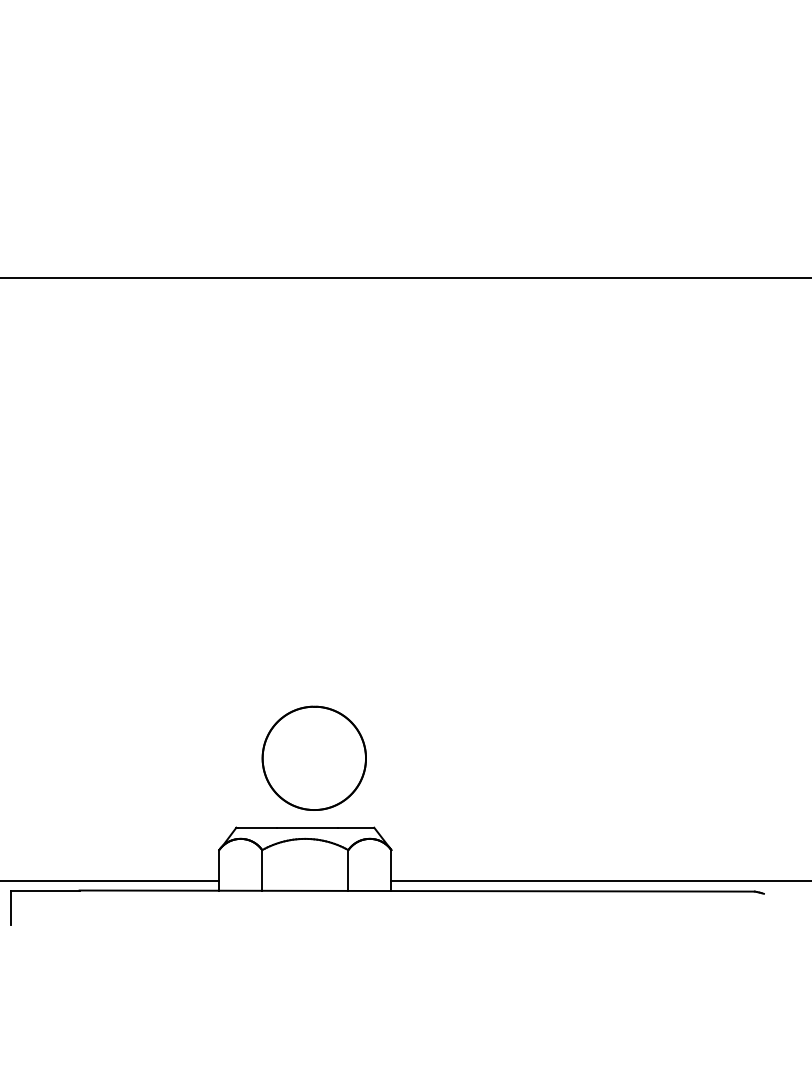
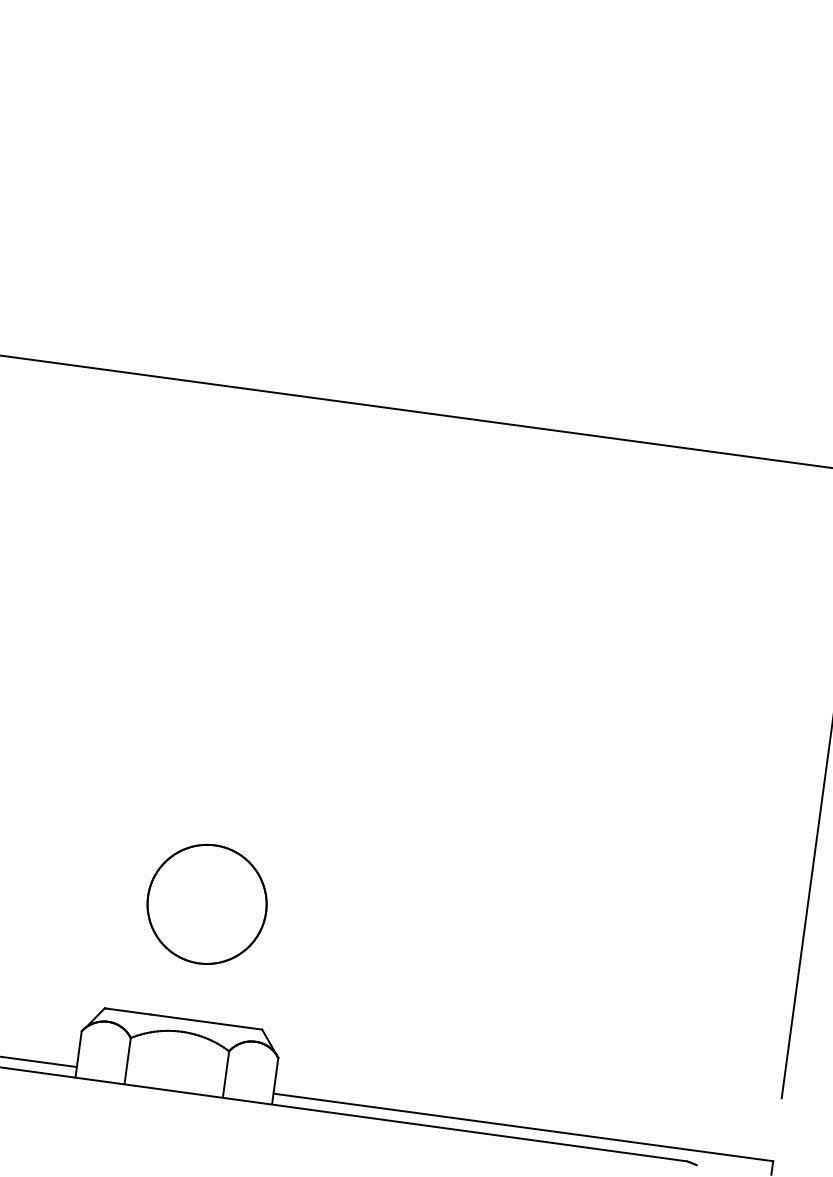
part: (313, 757) -> (206, 903), moved

